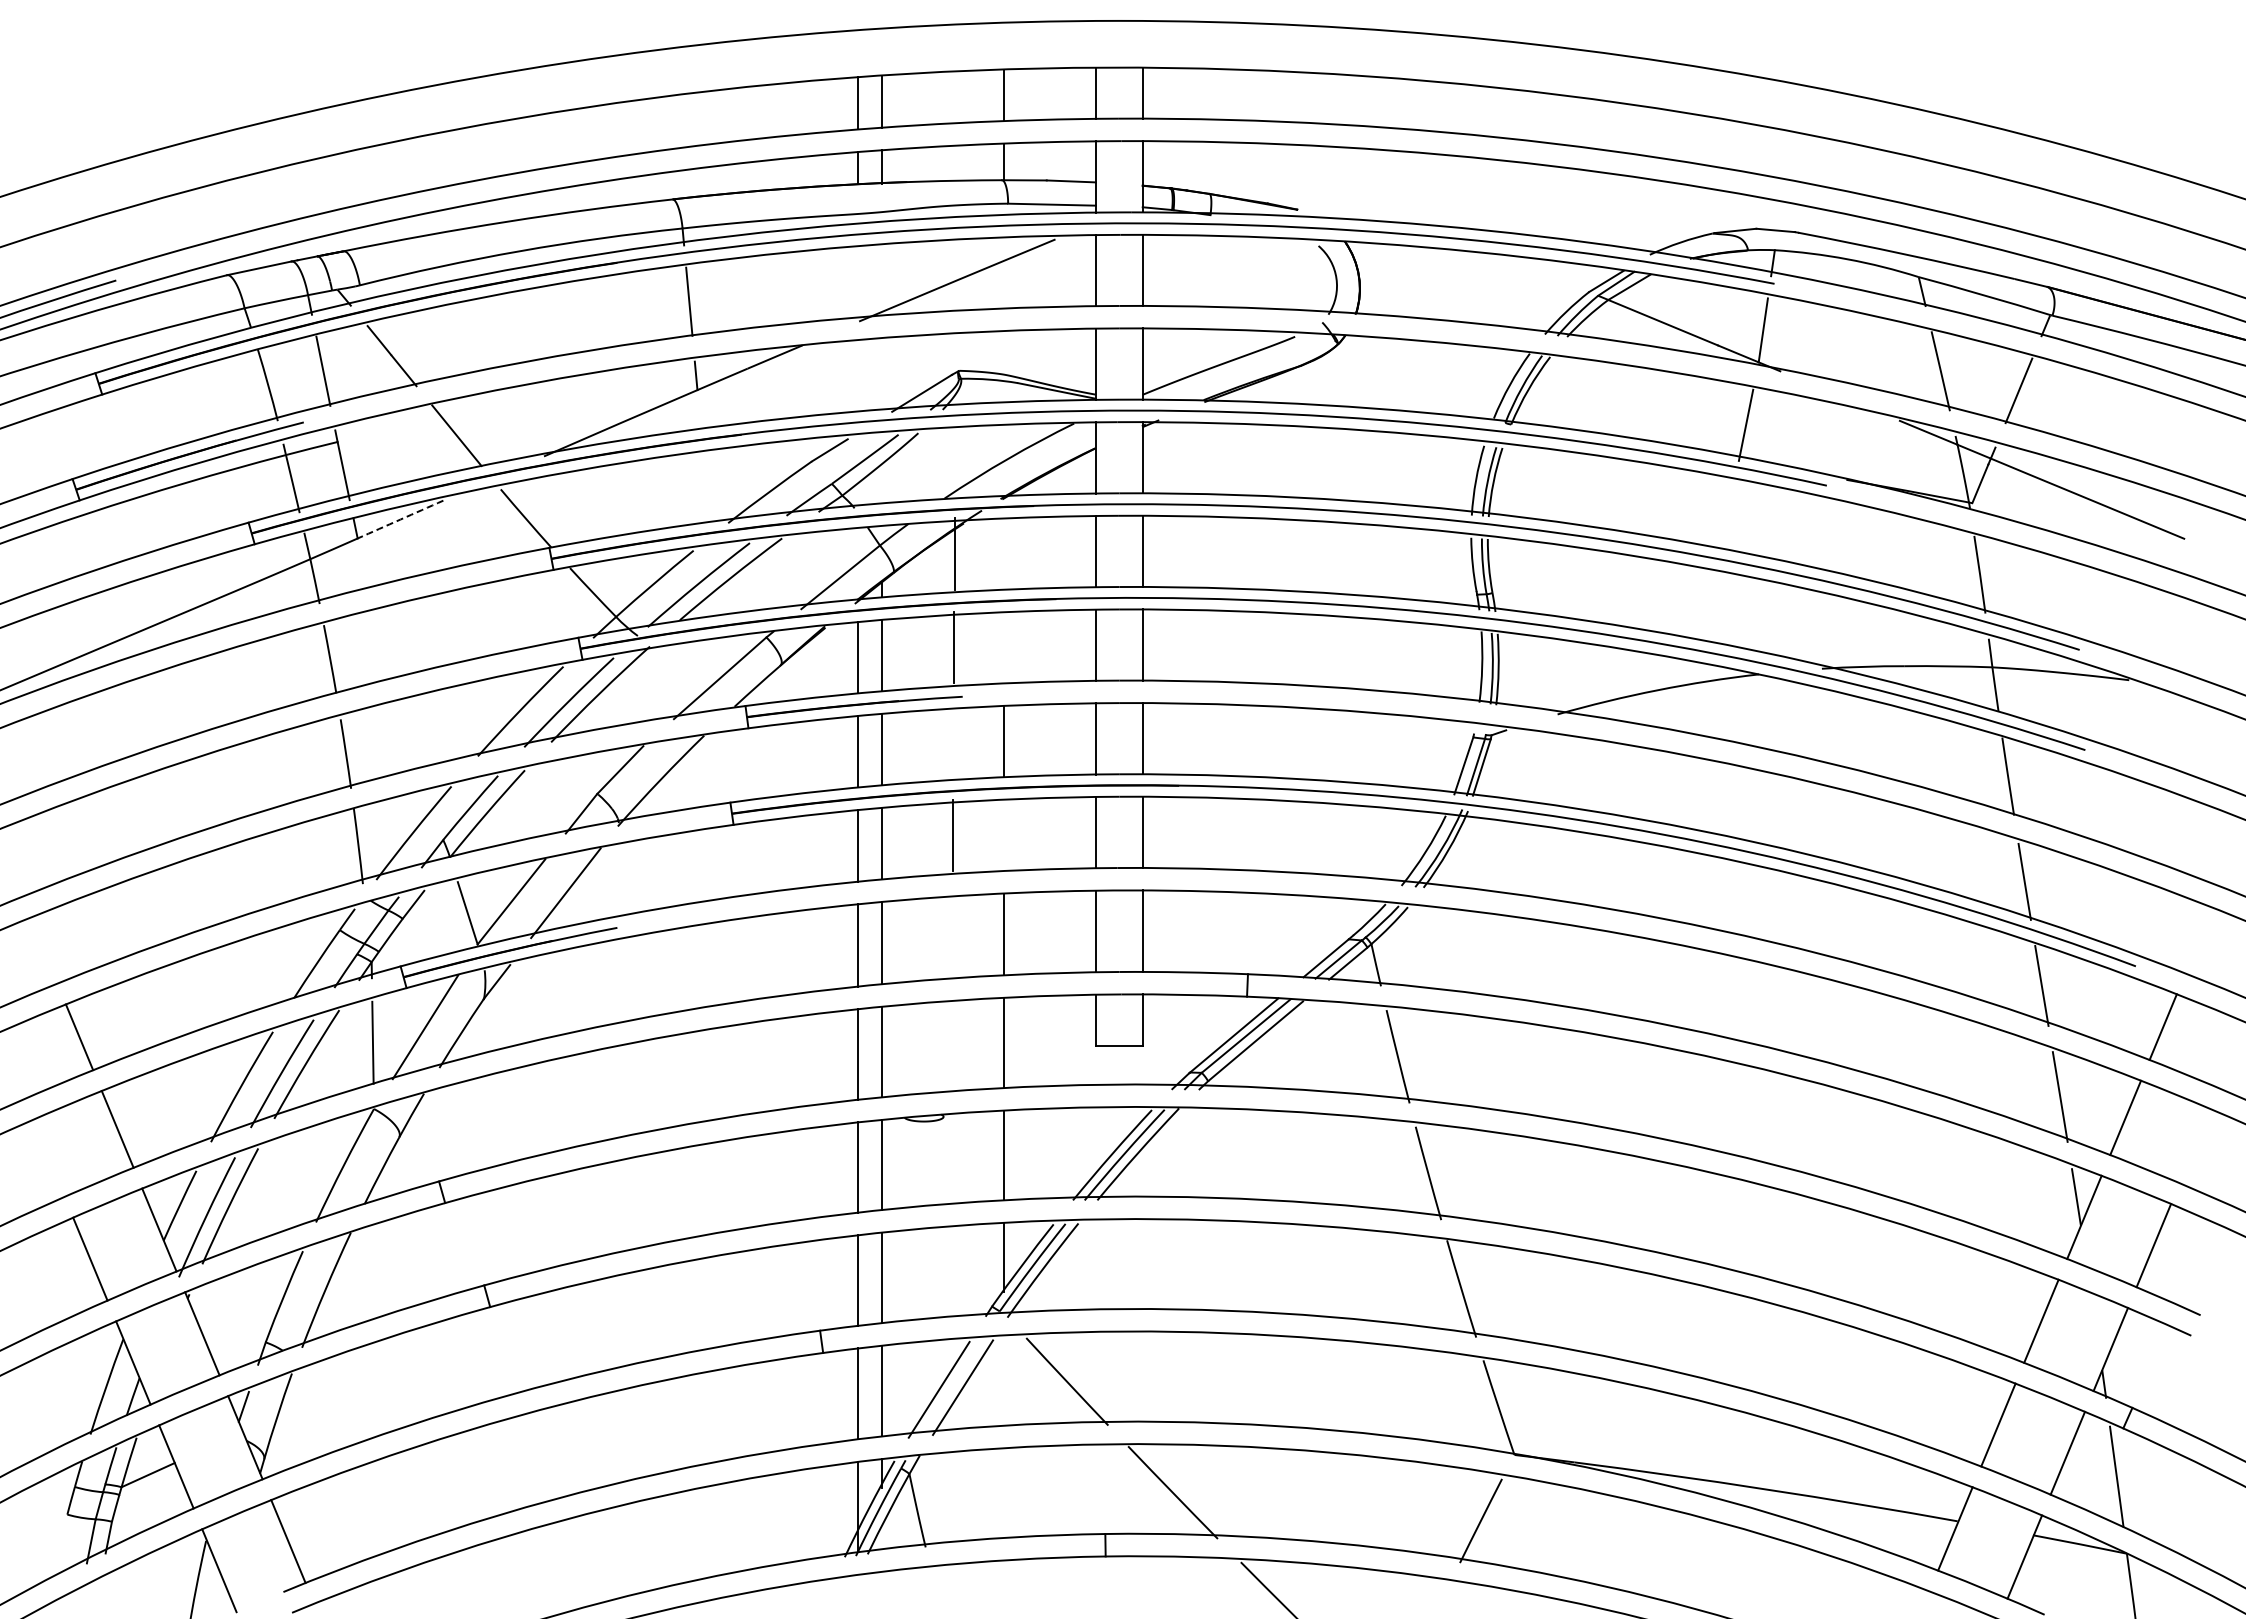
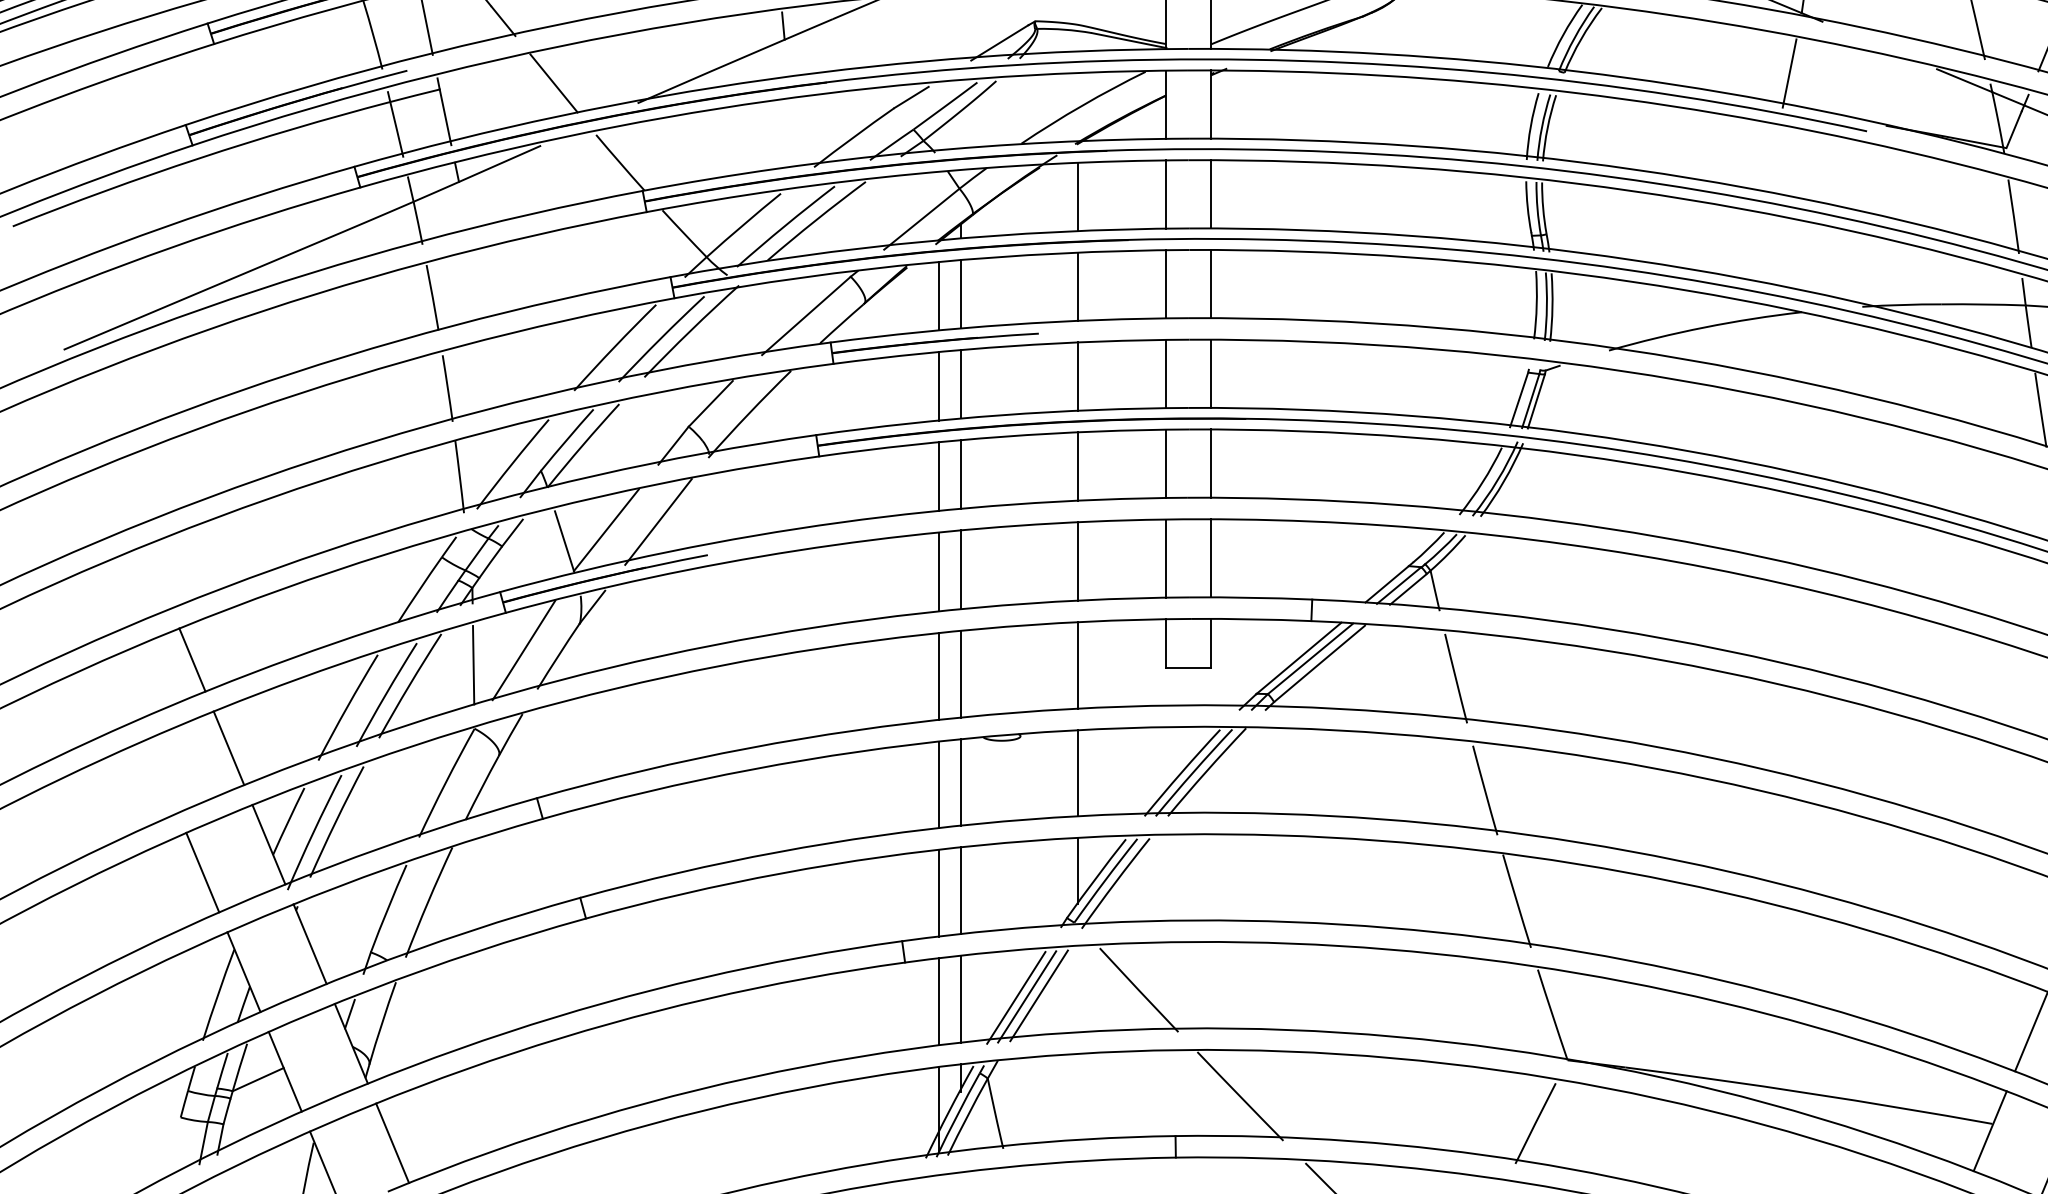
arc: (400, 519) -> (500, 163), dashed -> solid
line: (954, 553) -> (1077, 196), moved
line: (953, 647) -> (1077, 286), moved
line: (952, 835) -> (1077, 466), moved
line: (950, 1388) -> (1027, 996), added

